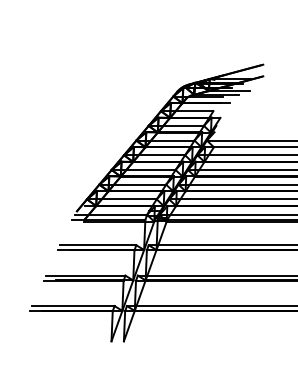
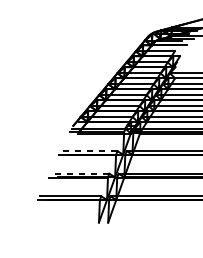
line: (98, 245) -> (89, 151), solid -> dashed
line: (85, 275) -> (79, 173), solid -> dashed

